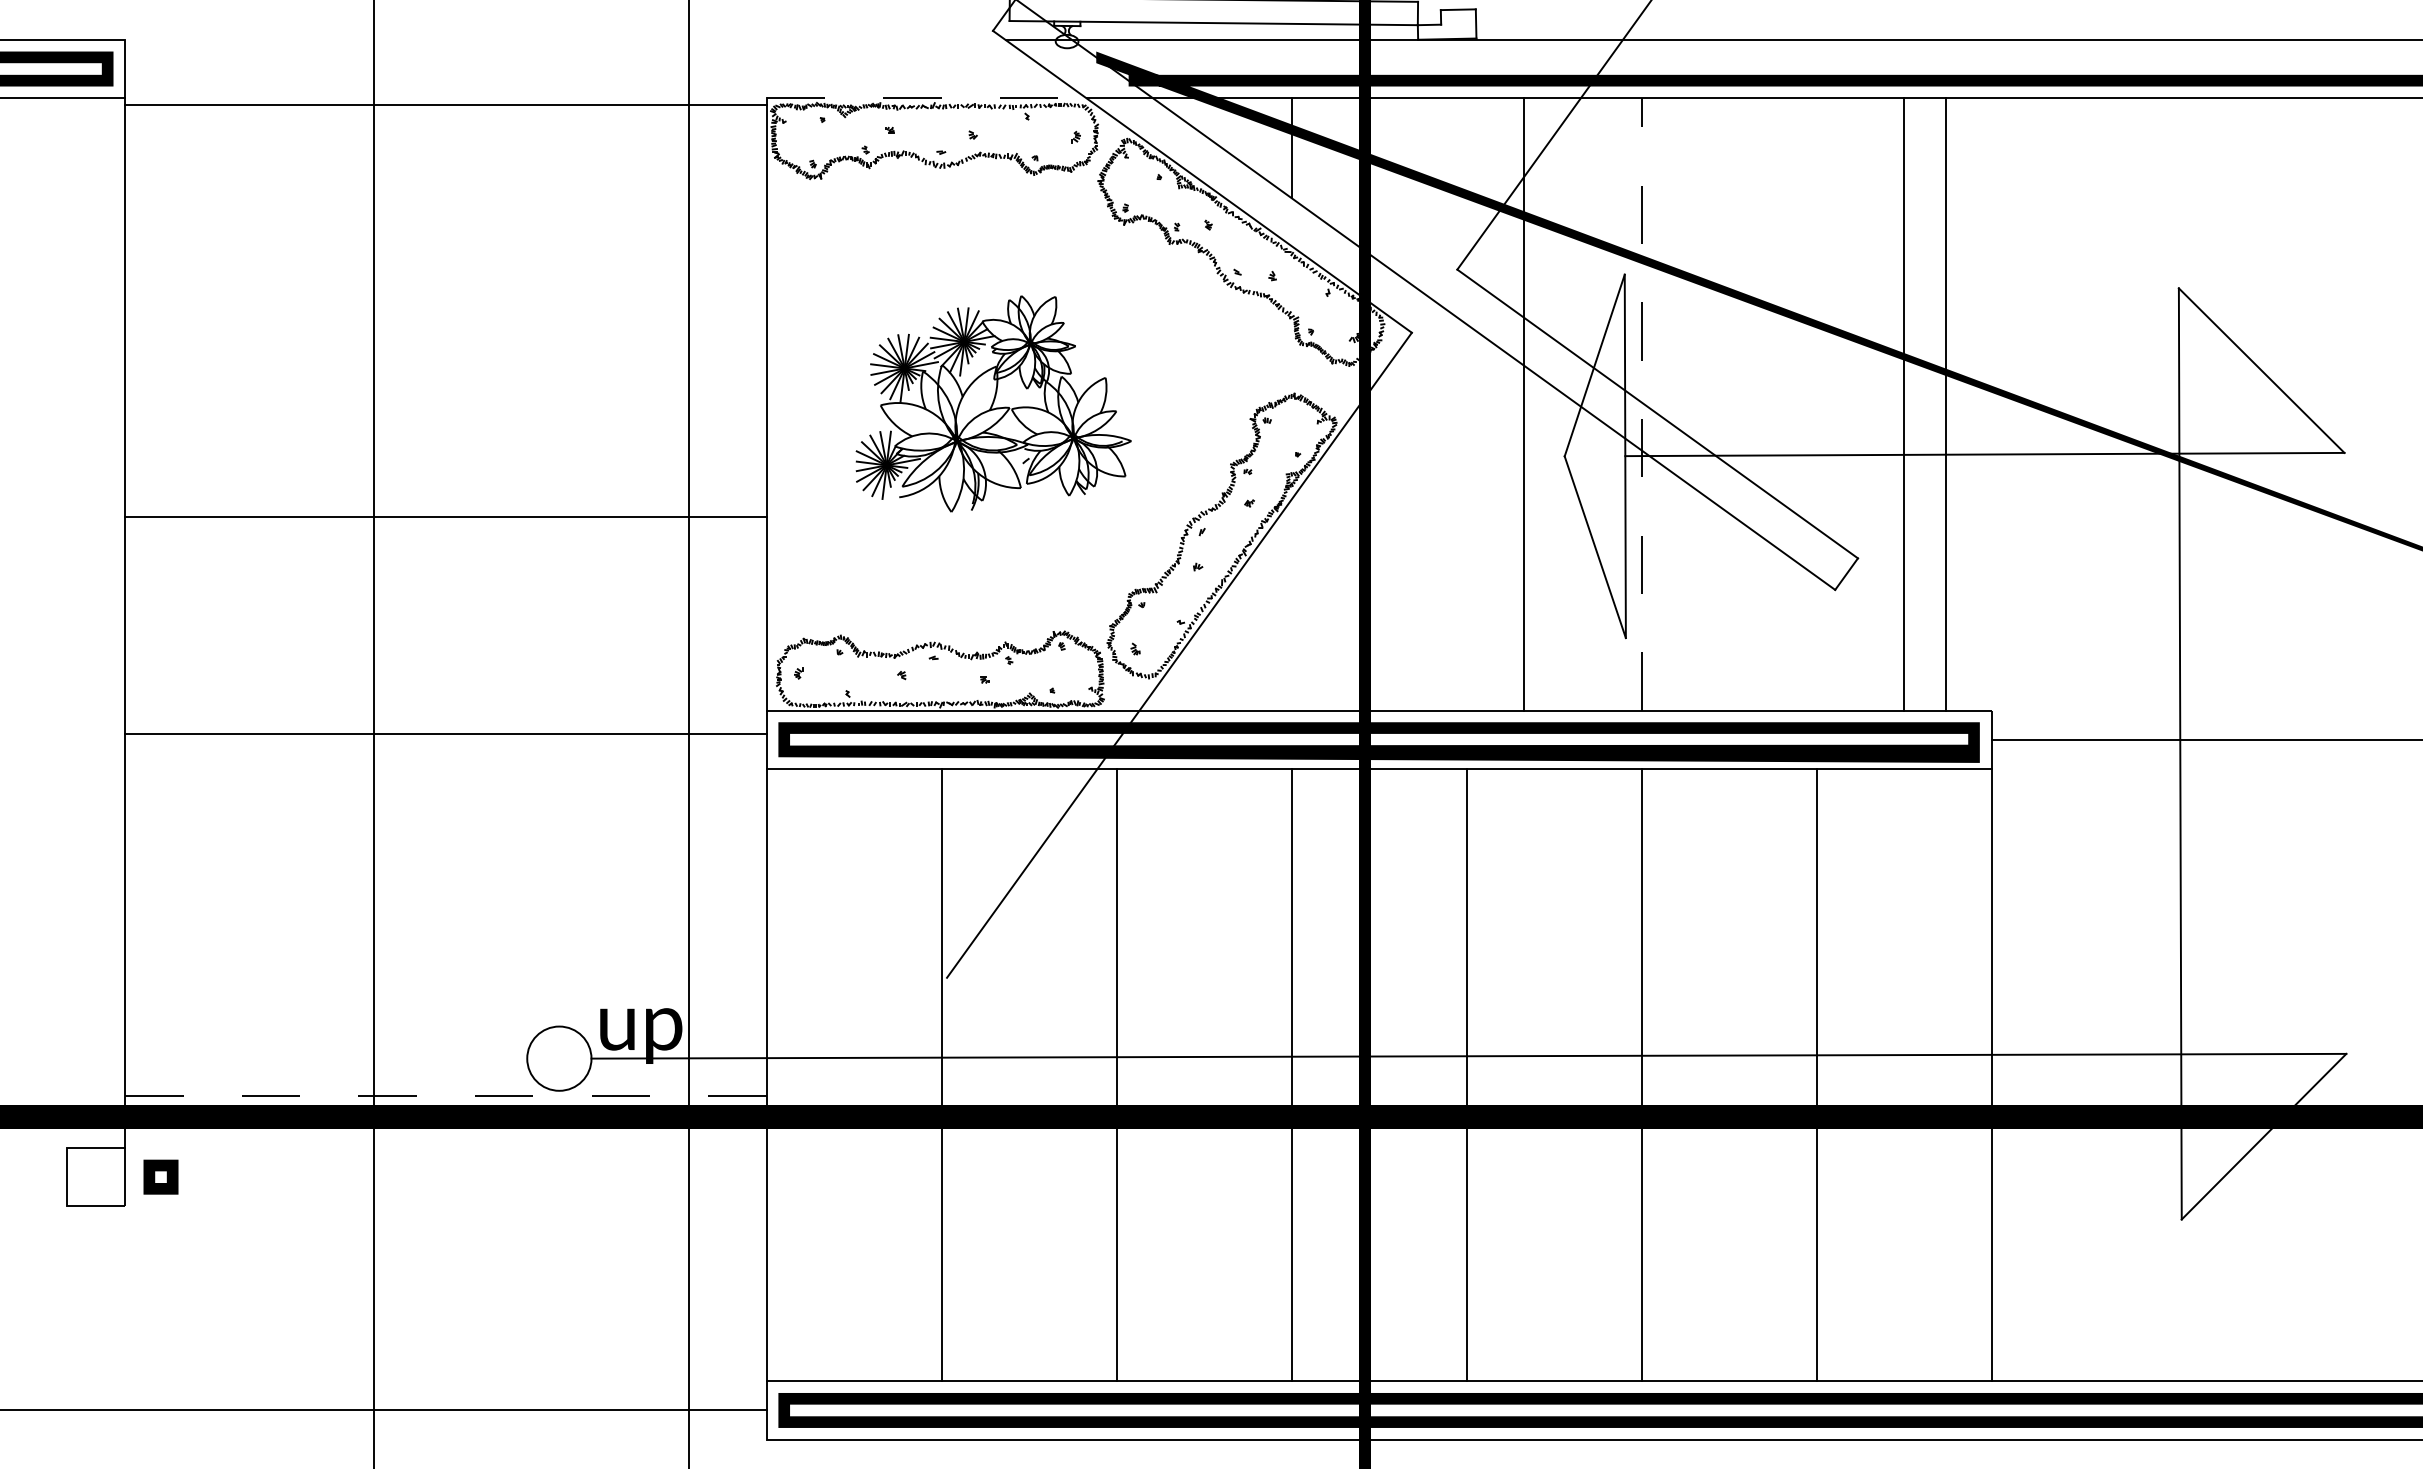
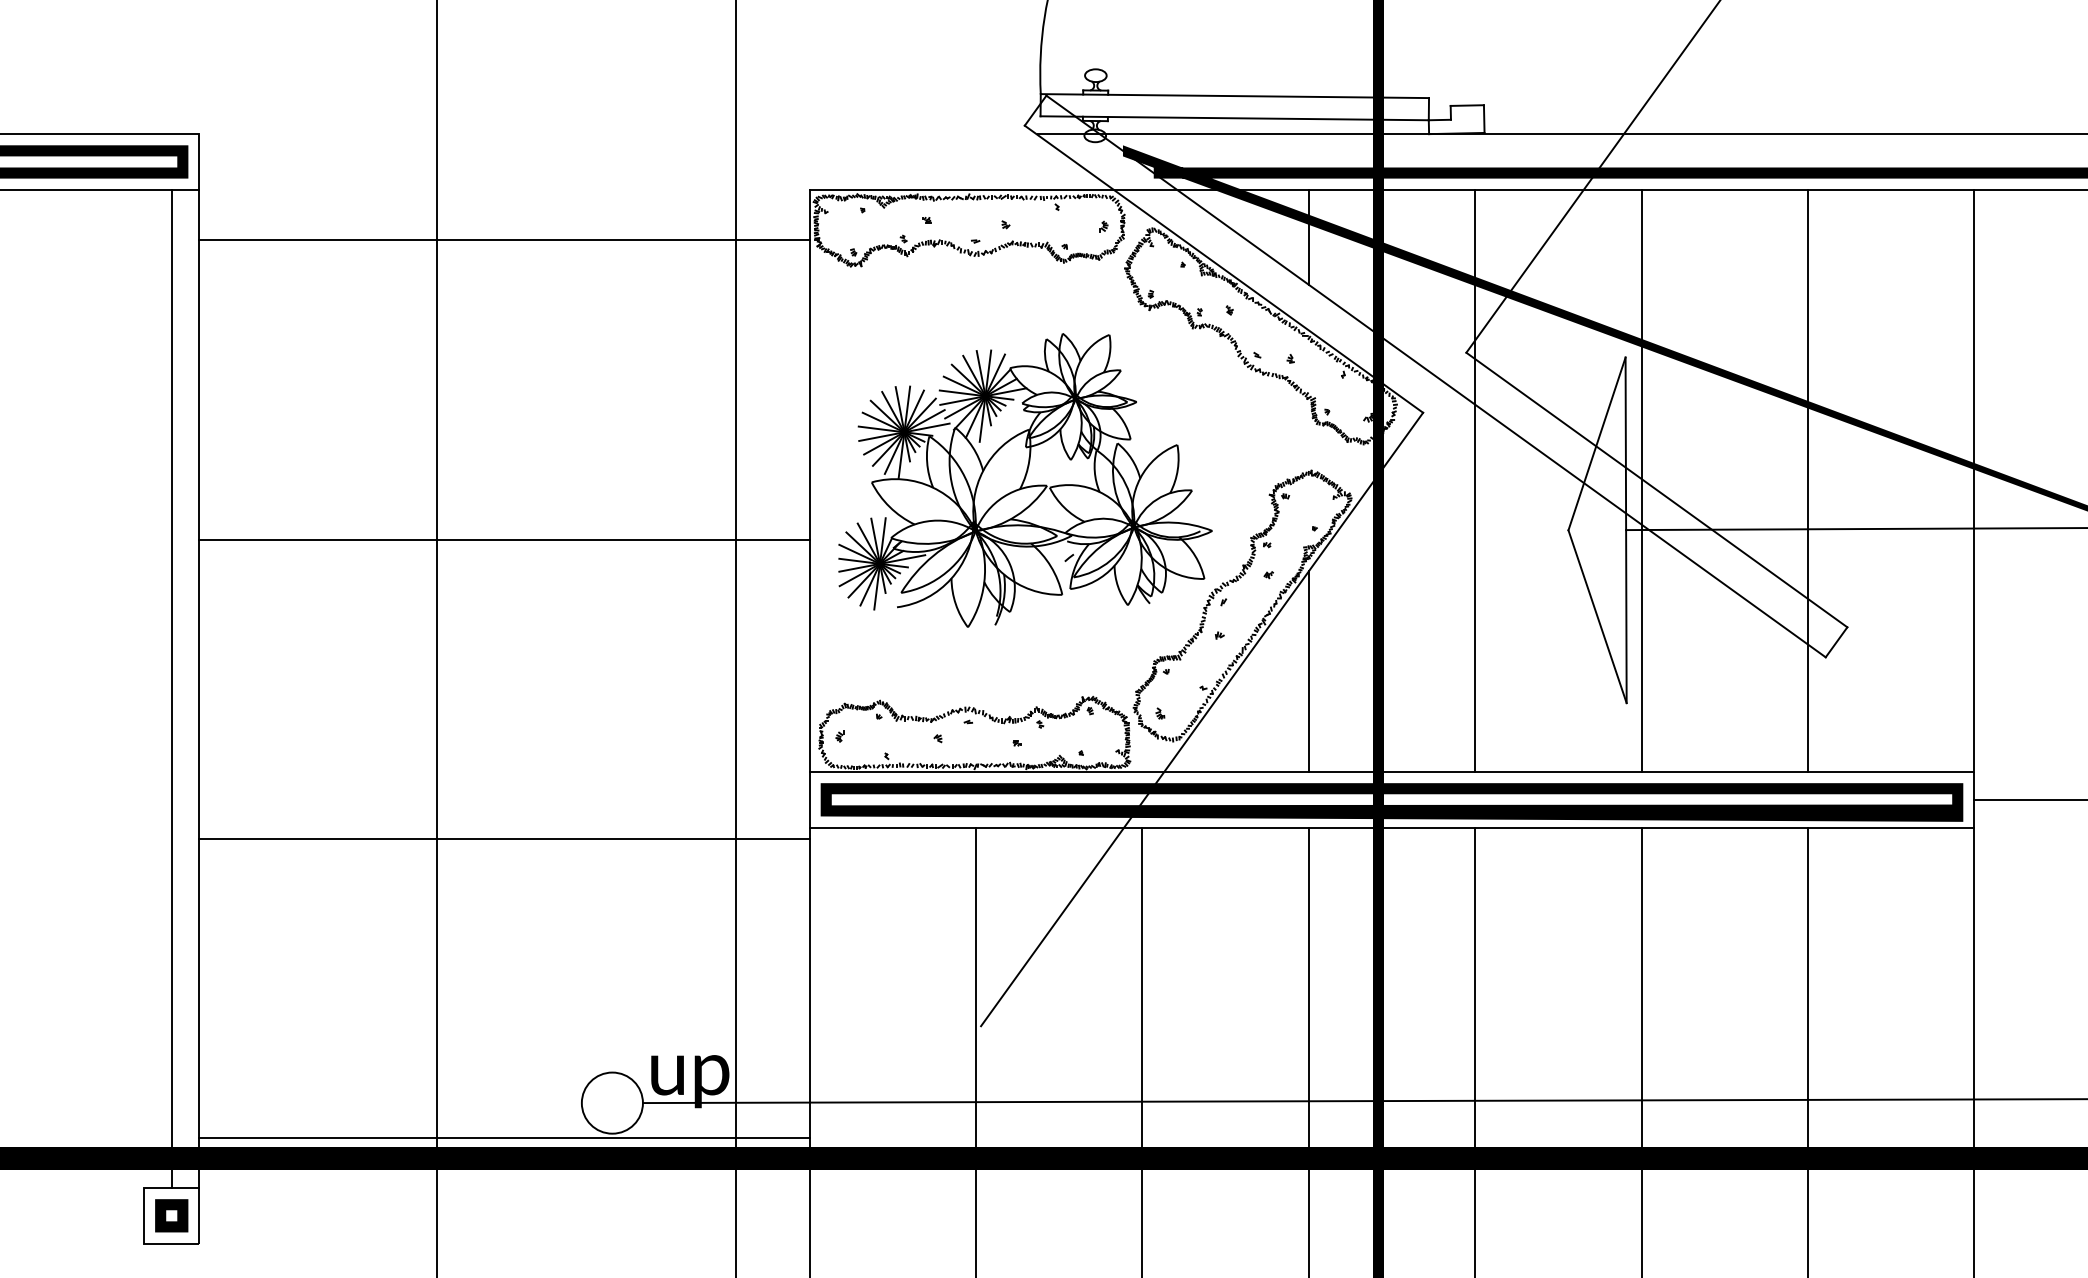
line: (926, 98) -> (961, 189), dashed -> solid
line: (445, 105) -> (504, 240), moved
part: (993, 403) -> (1025, 480), size x1.43
line: (1641, 403) -> (1641, 480), dashed -> solid
line: (1523, 404) -> (1475, 480), moved
line: (1903, 404) -> (1807, 480), moved
line: (1945, 404) -> (1974, 480), moved
line: (445, 517) -> (504, 539), moved
line: (1291, 604) -> (1308, 671), added
line: (96, 623) -> (172, 689), added
line: (445, 733) -> (504, 838), moved
line: (445, 1095) -> (504, 1138), dashed -> solid
part: (160, 1176) -> (171, 1215), moved

